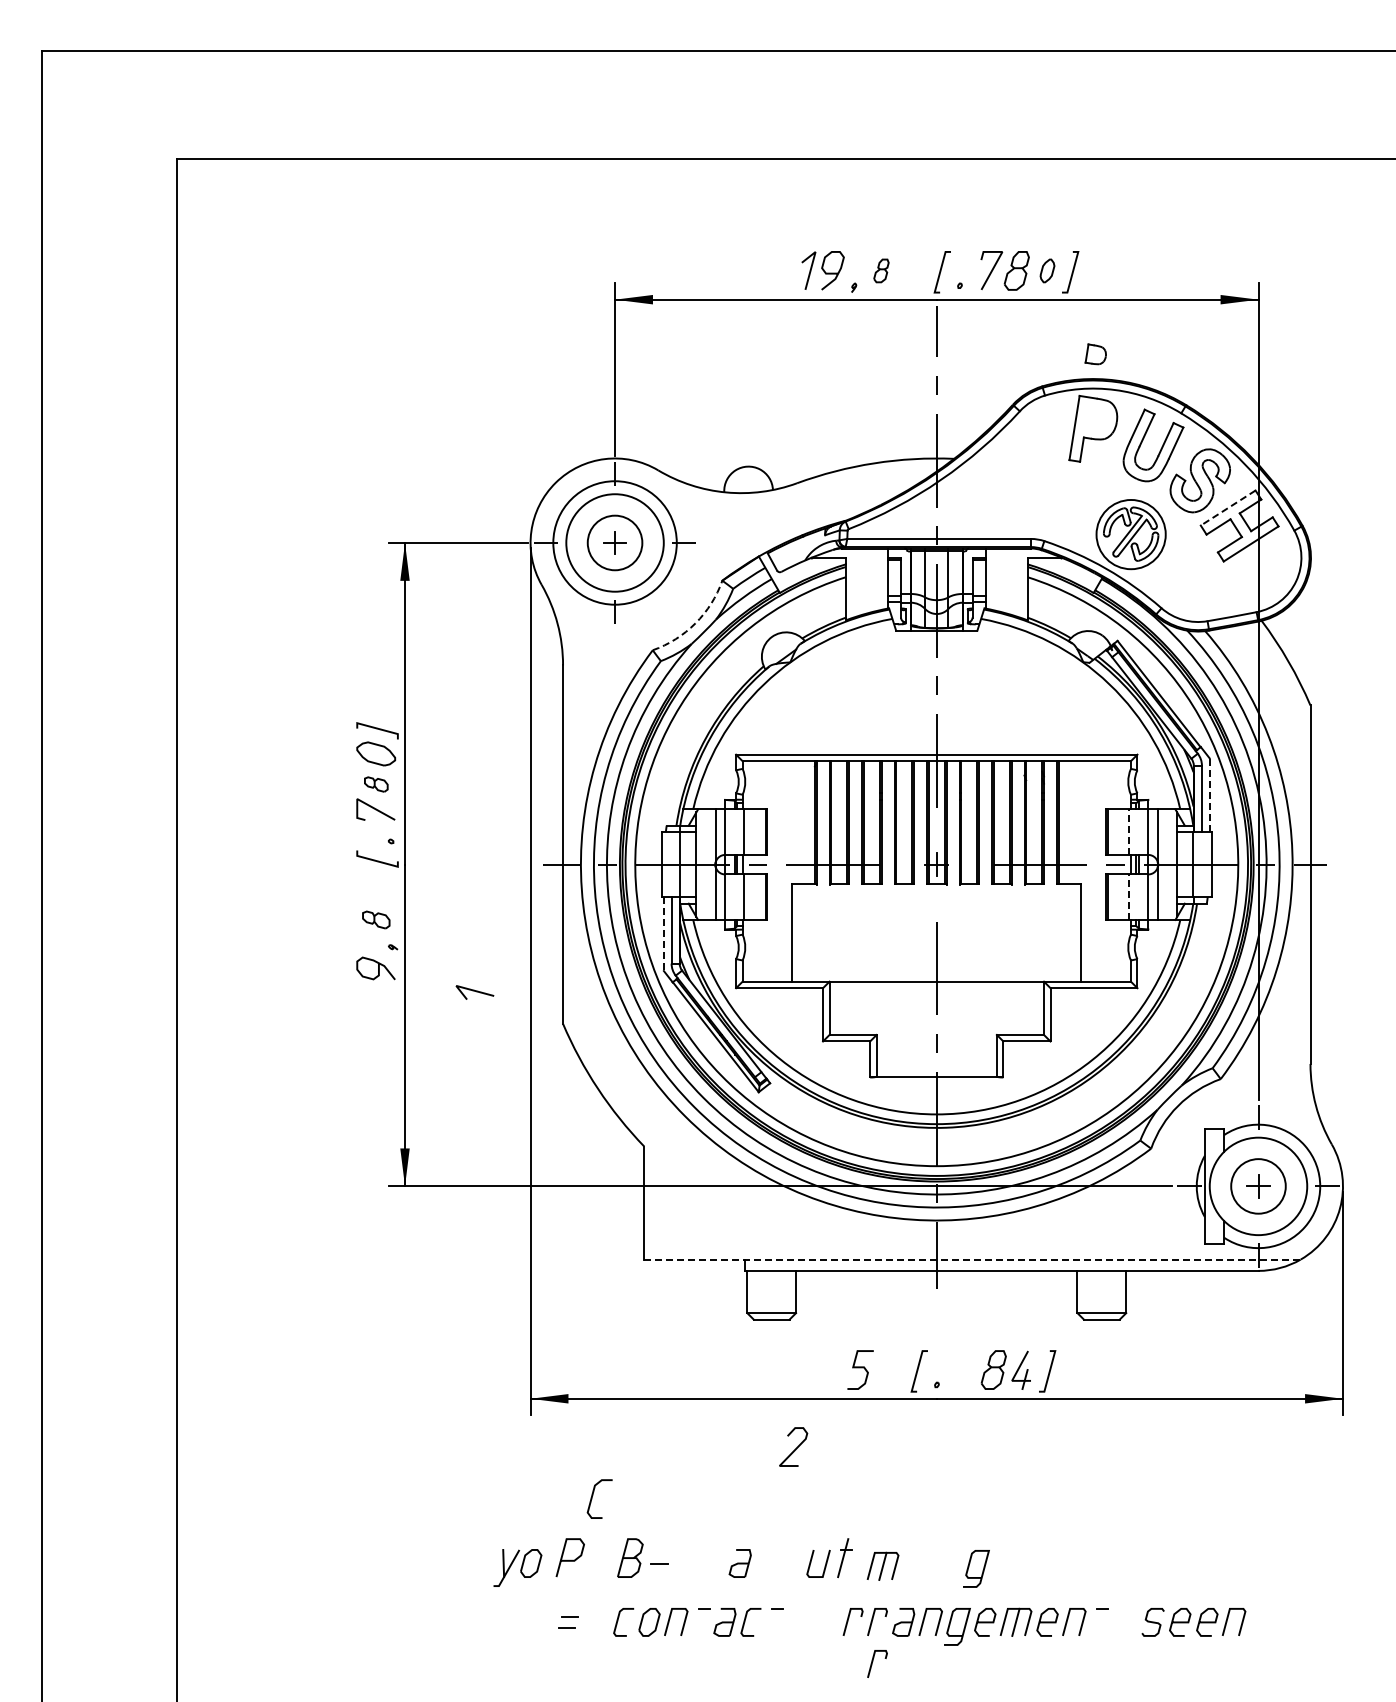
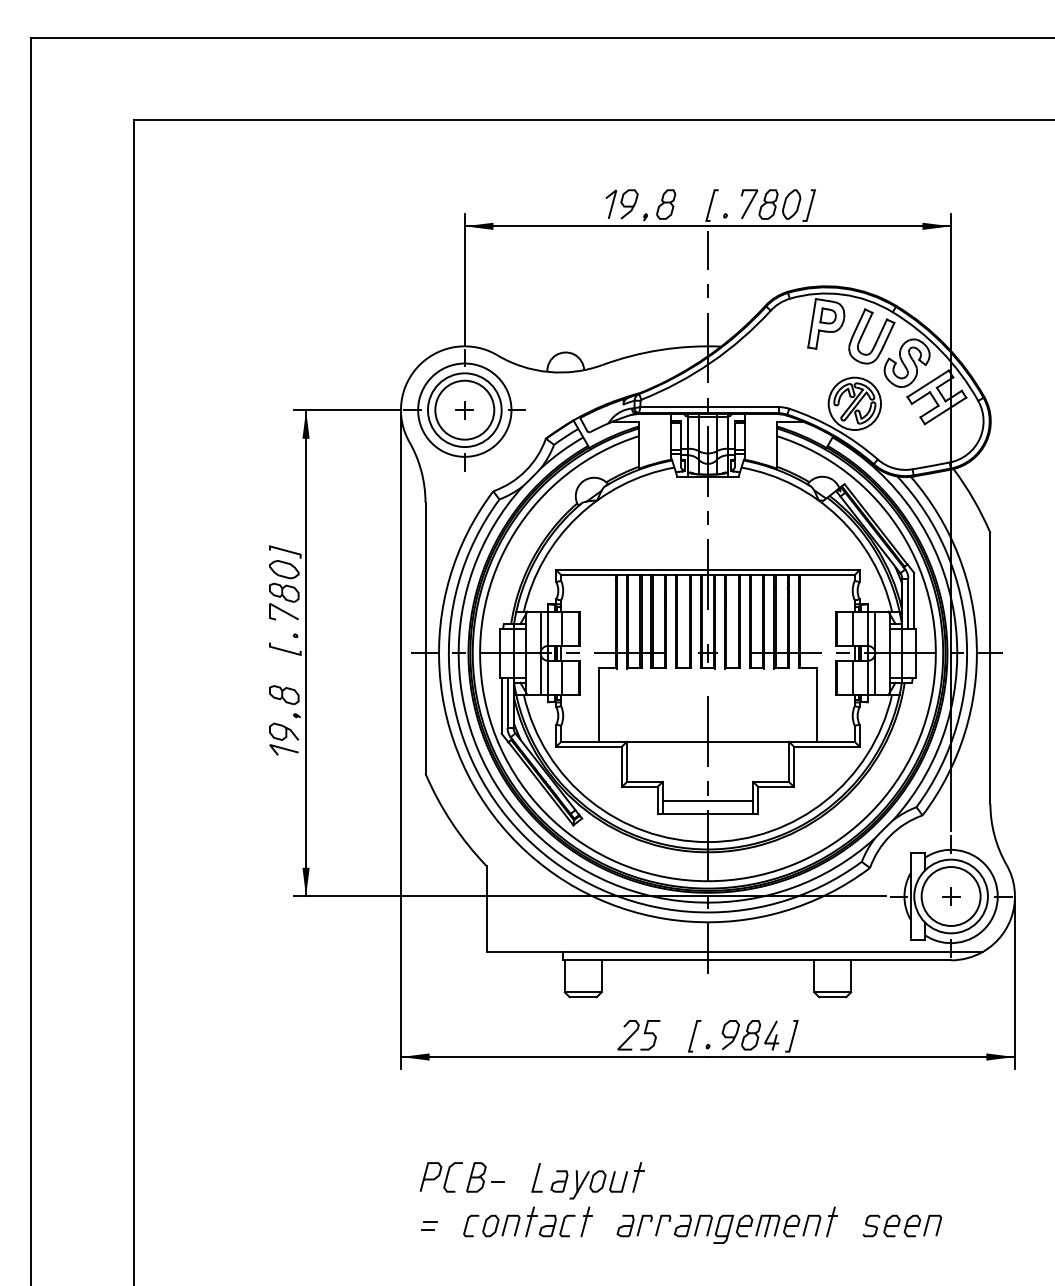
part: (881, 270) -> (666, 204), size x1.67
part: (1047, 270) -> (791, 204), size x1.67
part: (1095, 354) -> (827, 316), moved
line: (1227, 508) -> (927, 384), dashed -> solid
circle: (615, 542) -> (465, 409), size x1.43
arc: (695, 623) -> (525, 471), dashed -> solid
part: (376, 784) -> (284, 592), size x1.67
line: (1209, 795) -> (914, 601), dashed -> solid
line: (1129, 832) -> (853, 629), dashed -> solid
line: (1129, 897) -> (853, 678), dashed -> solid
part: (376, 919) -> (284, 694), size x1.43
line: (663, 934) -> (501, 706), dashed -> solid
line: (474, 991) -> (283, 749), moved
line: (936, 1059) -> (707, 800), added
circle: (1258, 1186) -> (951, 896), size x1.43
line: (973, 1259) -> (735, 951), dashed -> solid
curve: (966, 1371) -> (730, 1036), added
curve: (795, 1448) -> (629, 1036), moved
curve: (593, 1495) -> (448, 1174), moved
line: (710, 1558) -> (536, 1177), added
part: (882, 1565) -> (666, 1183), removed
part: (517, 1567) -> (587, 1184), moved
curve: (982, 1570) -> (742, 1186), removed
line: (701, 1616) -> (530, 1221), added
line: (774, 1616) -> (585, 1221), added
line: (1099, 1616) -> (830, 1221), added
part: (827, 1622) -> (625, 1226), added
line: (873, 1661) -> (660, 1255), removed

